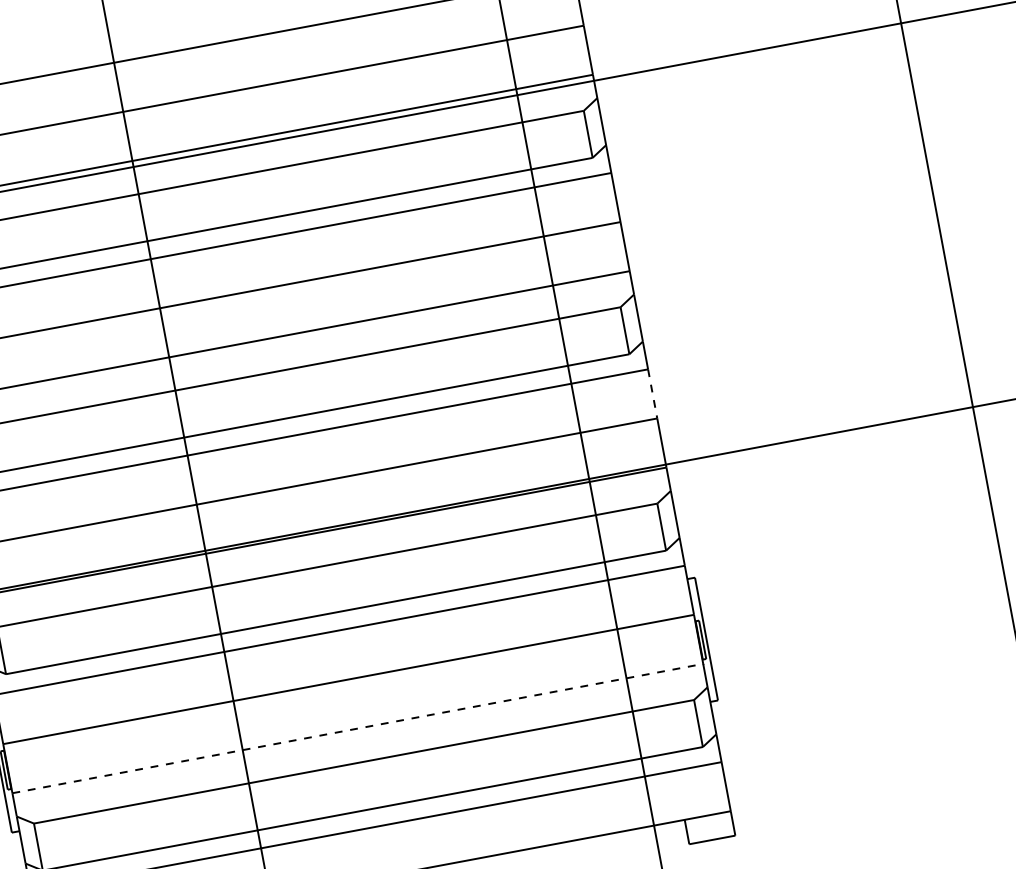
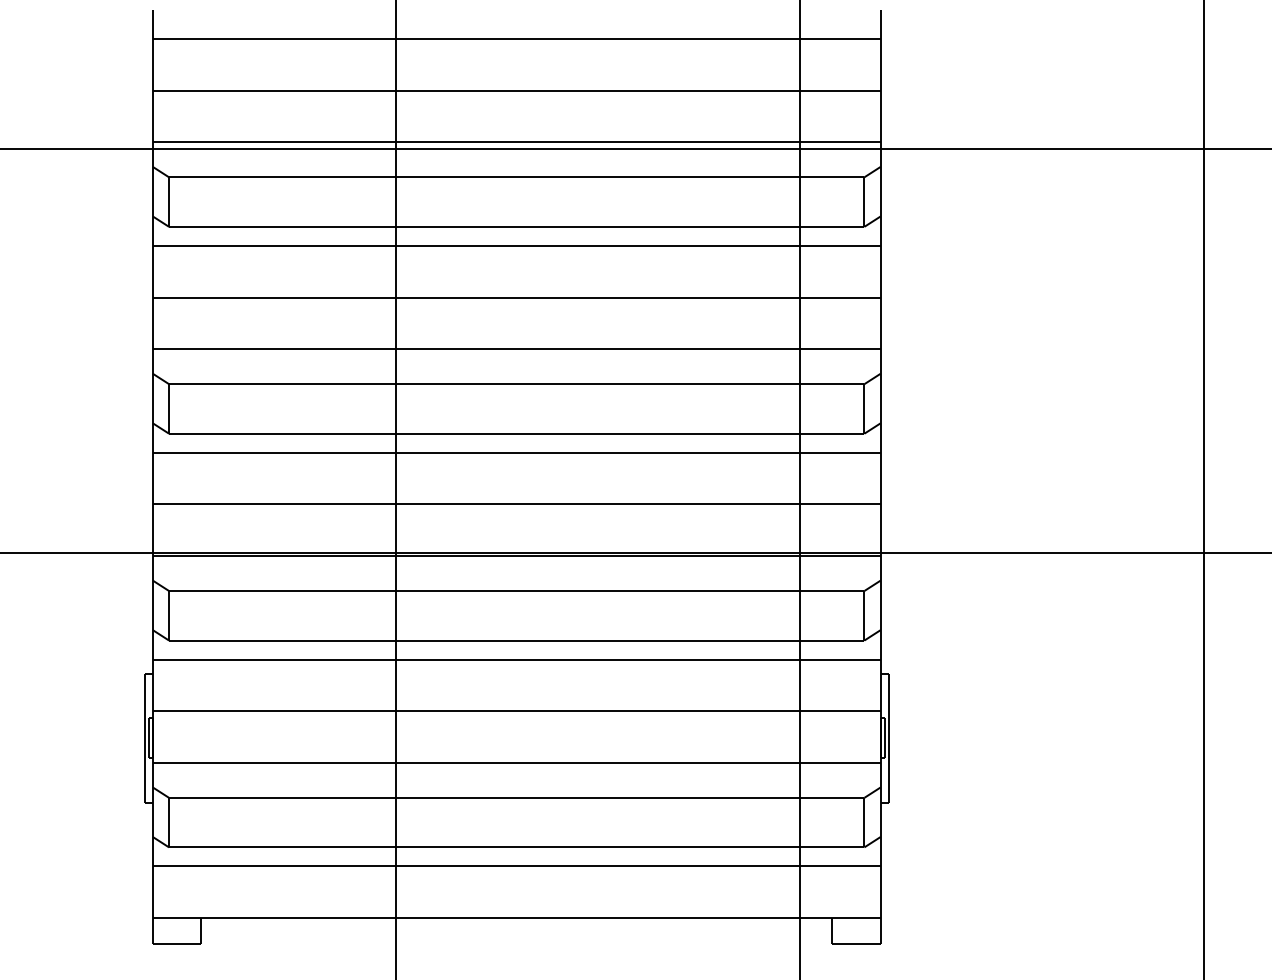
line: (652, 393) -> (880, 478), dashed -> solid
line: (357, 728) -> (516, 762), dashed -> solid

